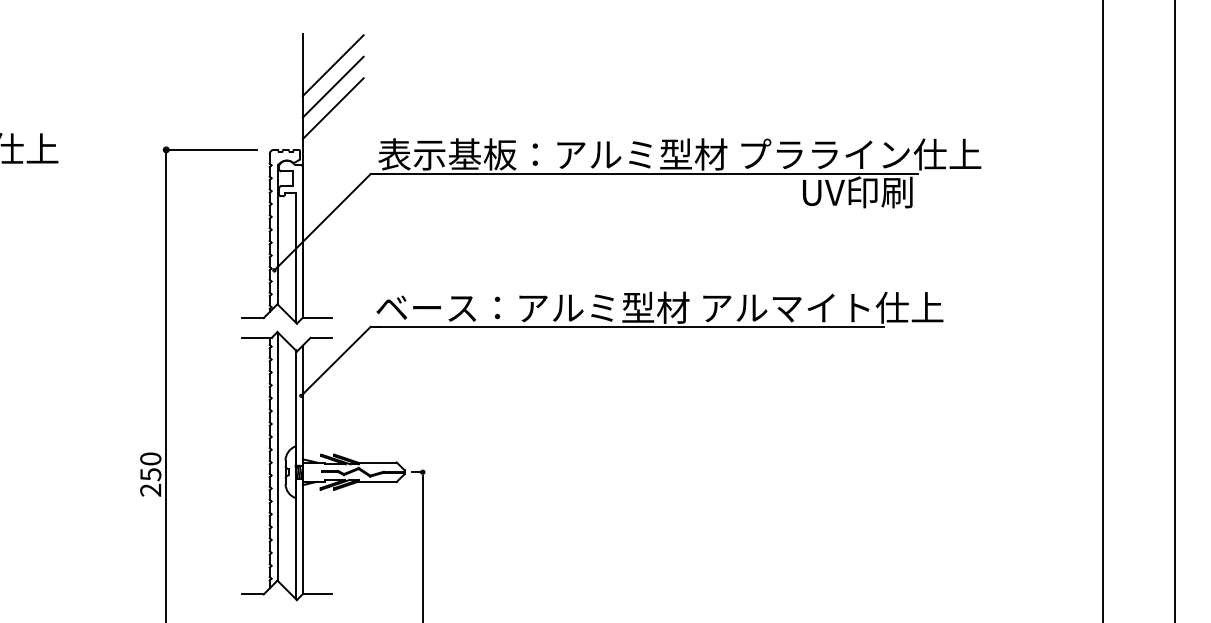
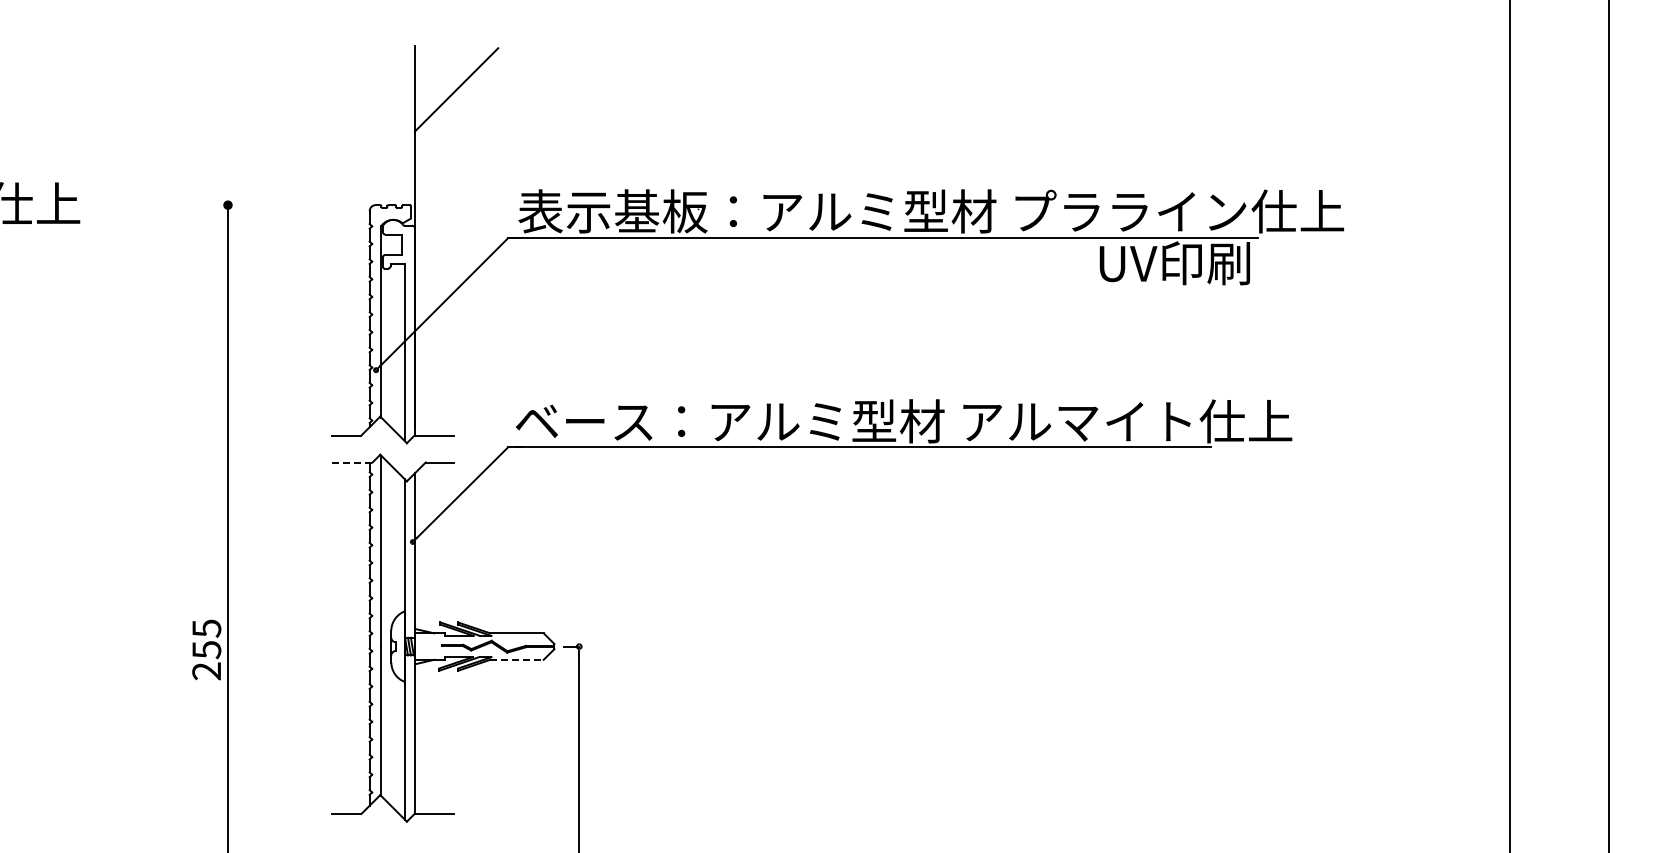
line: (333, 86) -> (456, 118), removed
line: (333, 108) -> (456, 148), removed
line: (211, 150) -> (289, 205), removed
line: (257, 337) -> (352, 462), solid -> dashed
text: (150, 459) -> (206, 628), 250 -> 255
line: (376, 481) -> (516, 659), solid -> dashed

